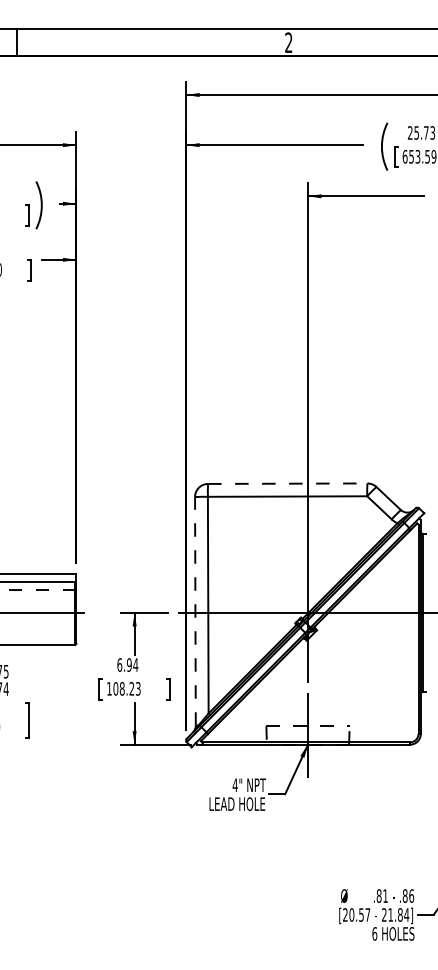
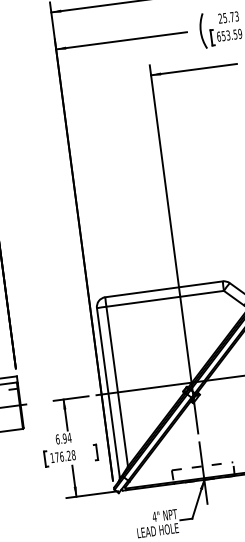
line: (287, 483) -> (163, 289), dashed -> solid
line: (195, 610) -> (108, 391), dashed -> solid
text: (126, 688) -> (64, 456), 108.23 -> 176.28

